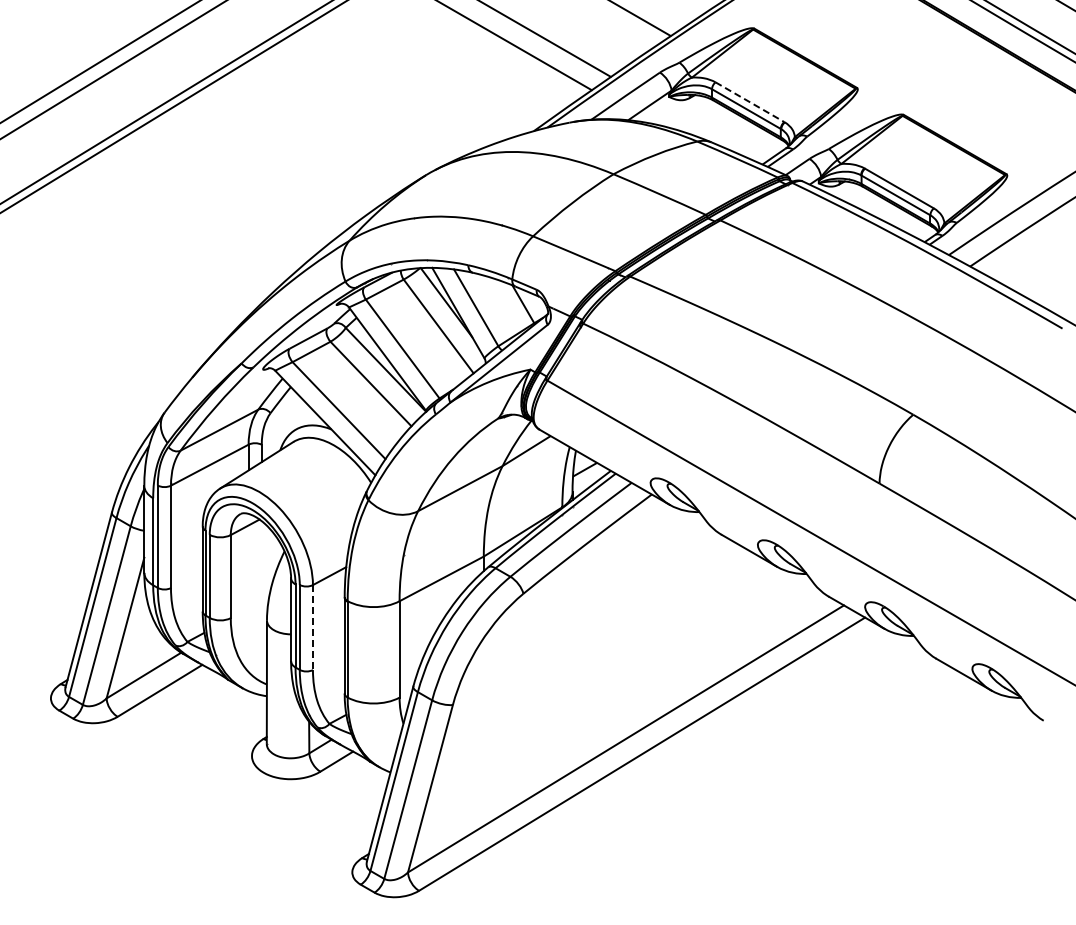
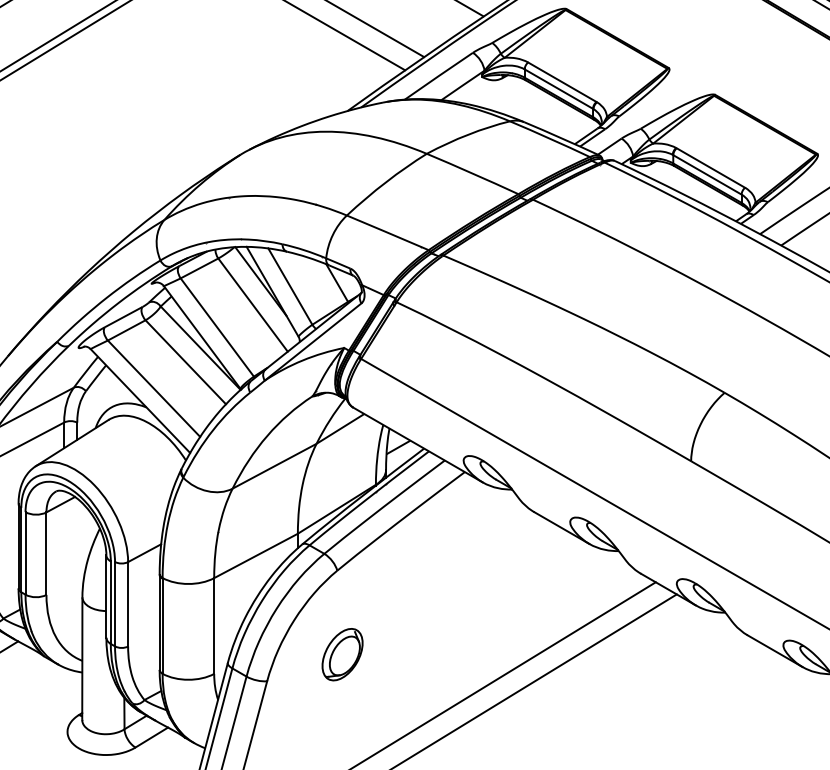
line: (749, 102) -> (561, 82), dashed -> solid
line: (312, 628) -> (127, 605), dashed -> solid
part: (528, 678) -> (342, 654), added

